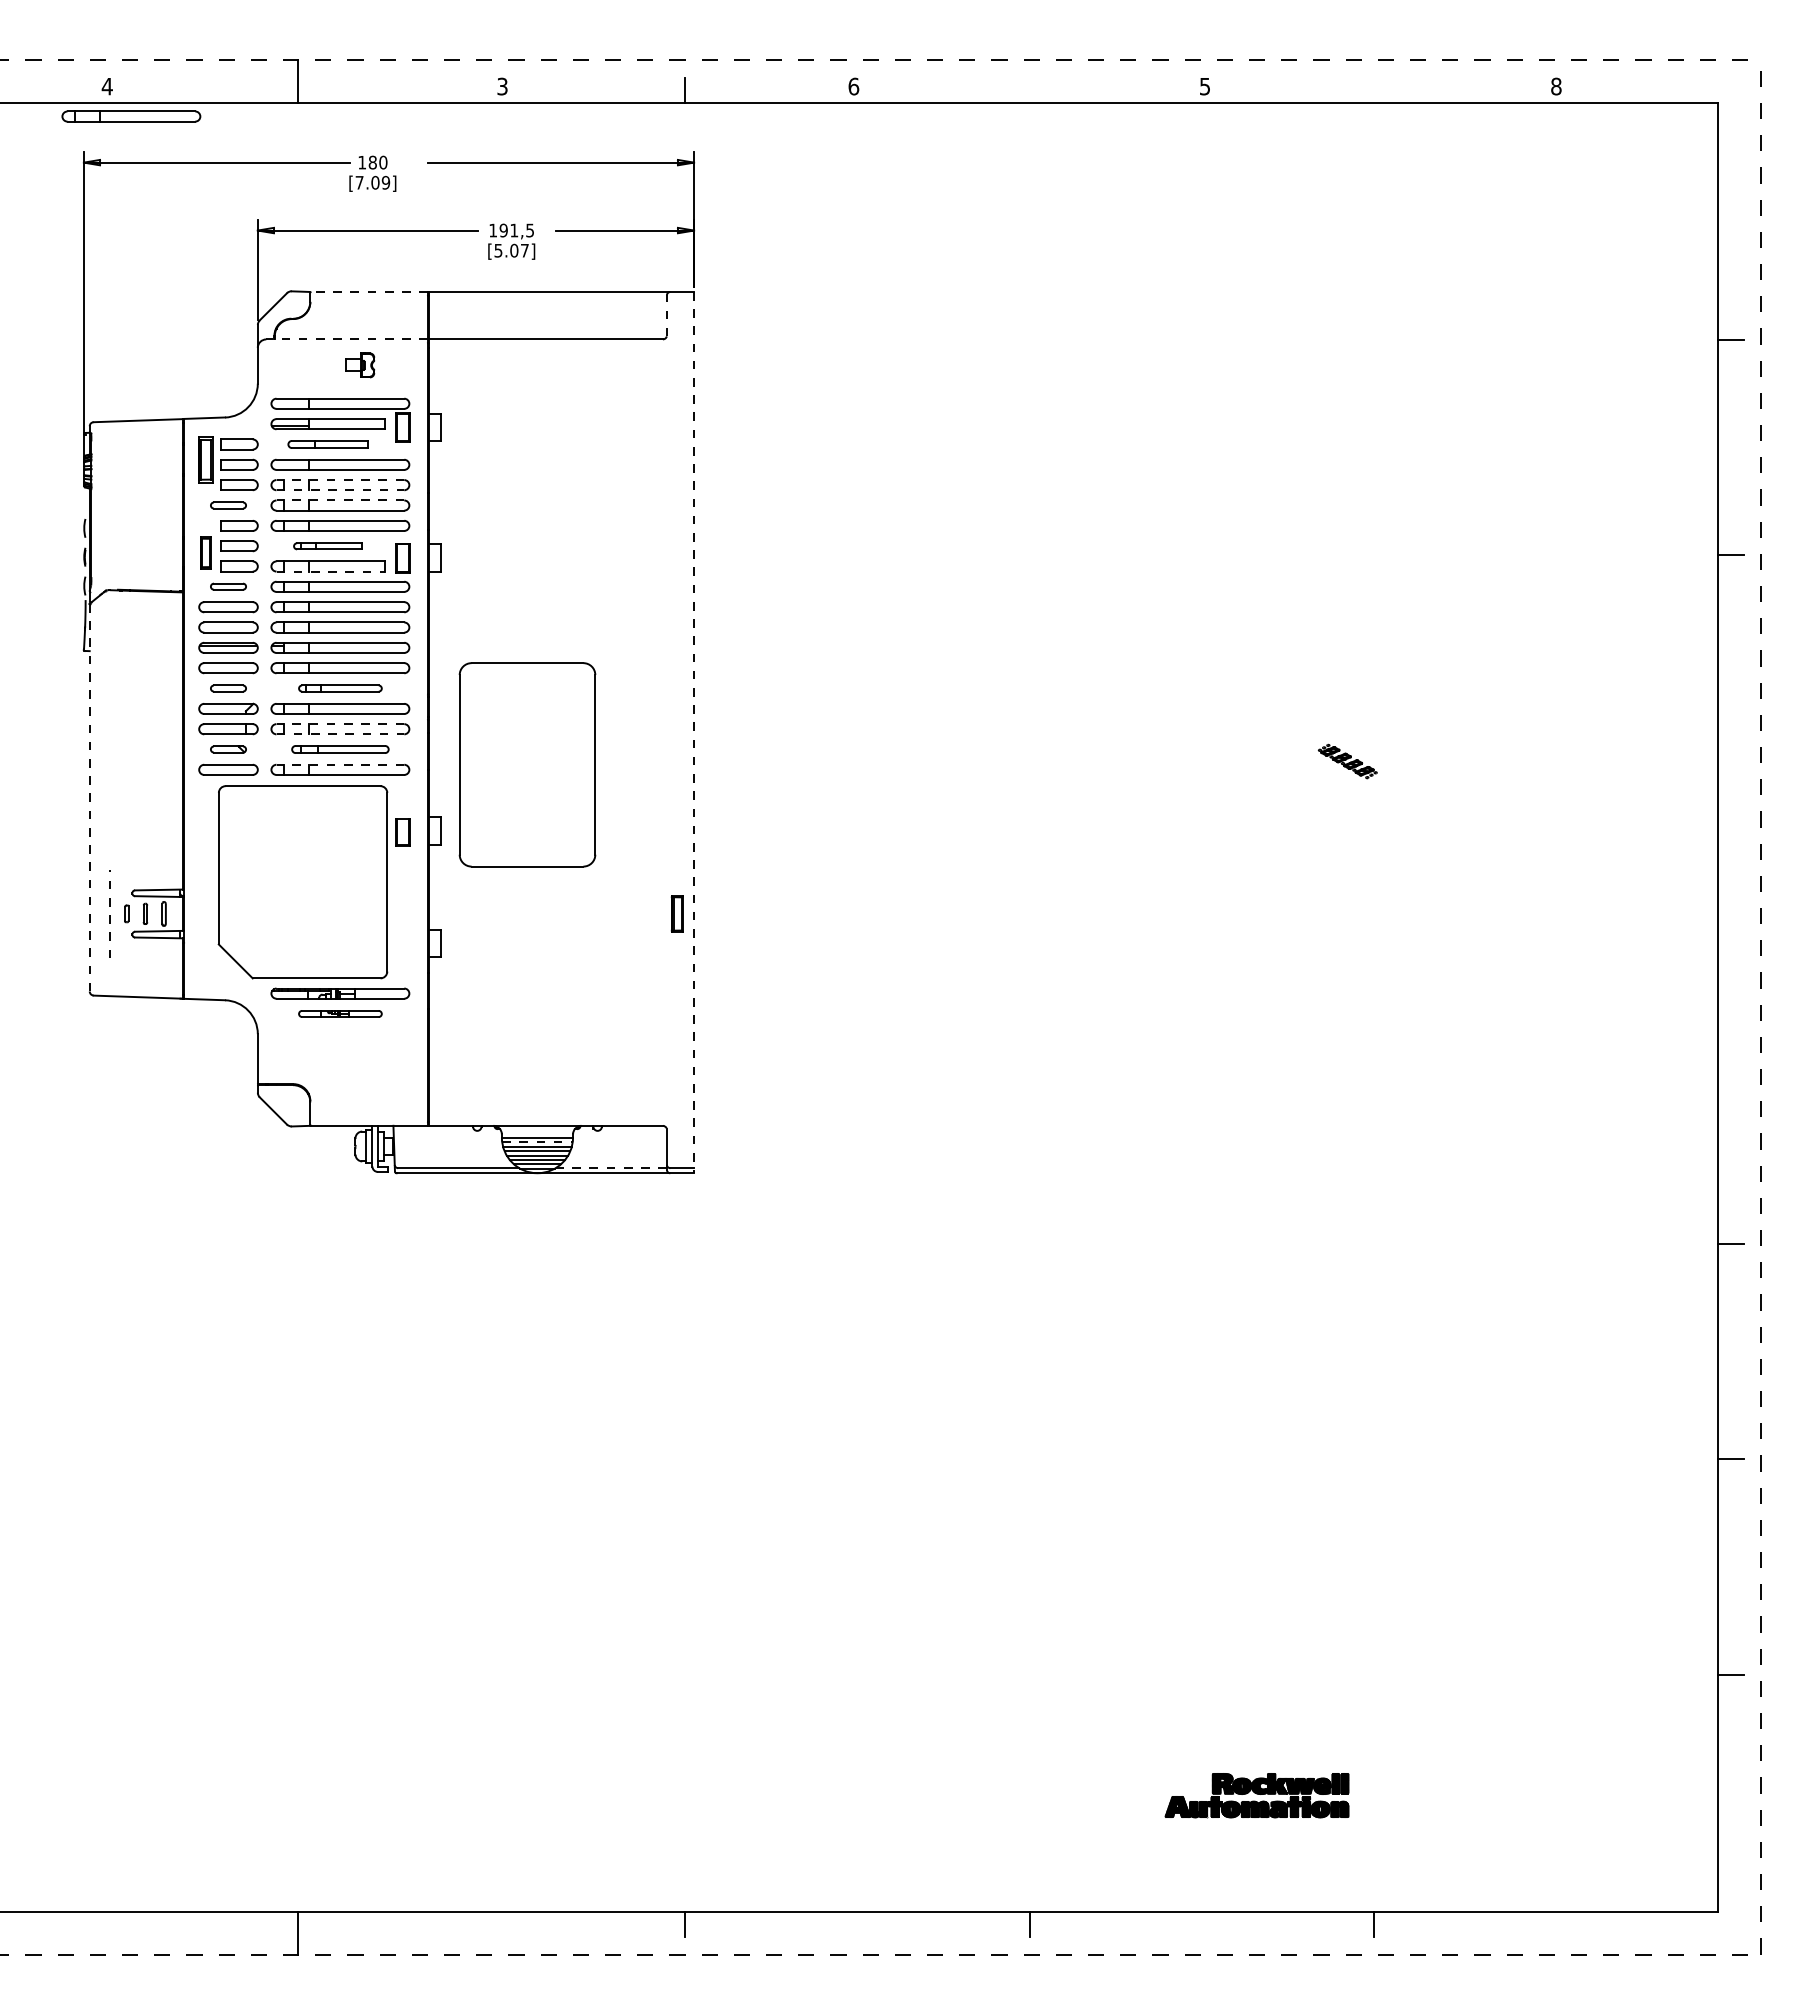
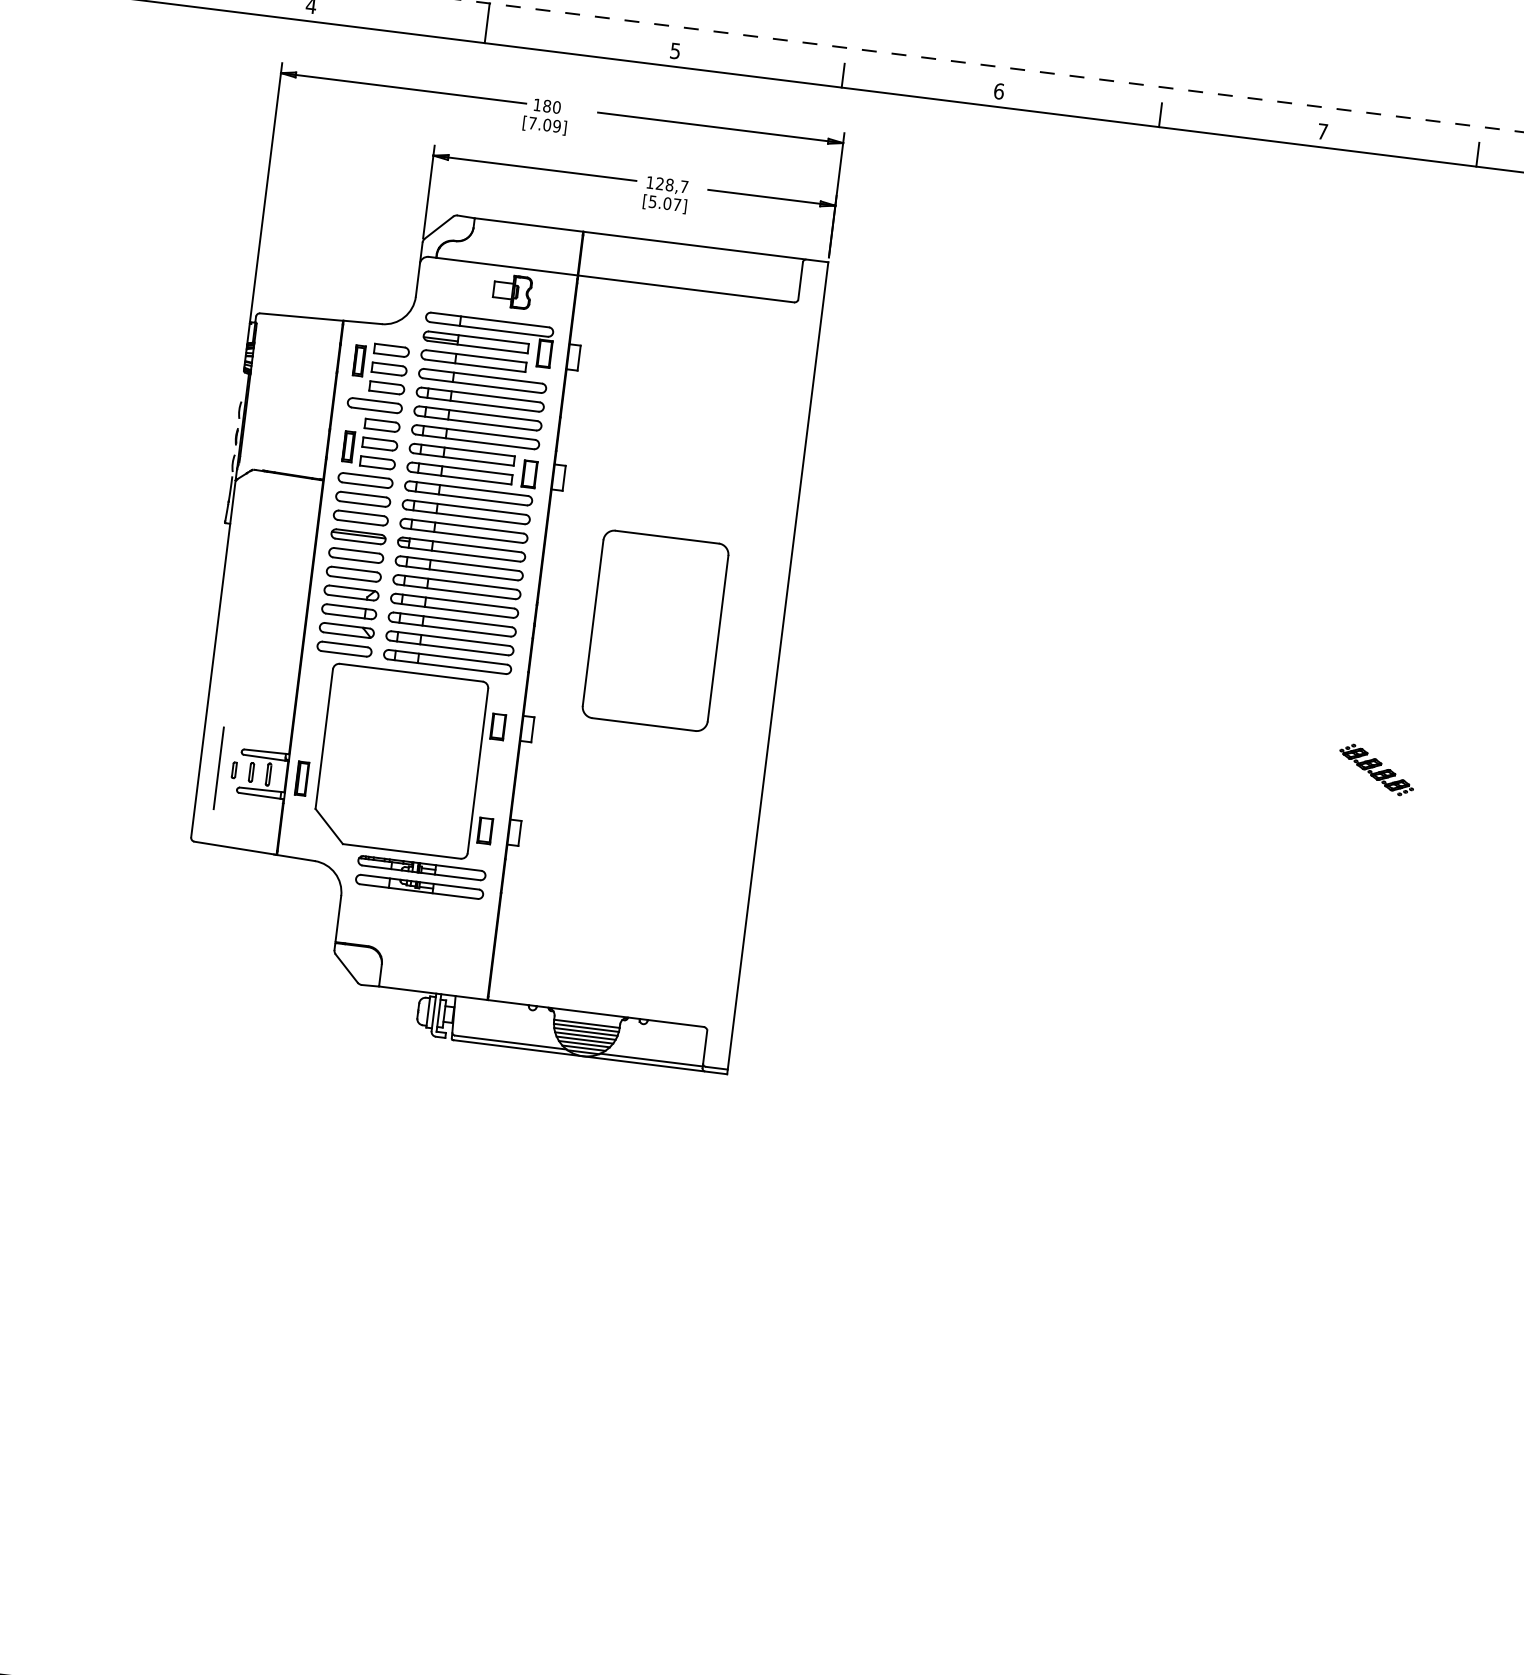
text: (502, 85) -> (675, 50), 3 -> 5
text: (1205, 86) -> (1323, 131), 5 -> 7
line: (1029, 90) -> (1160, 115), added
line: (1373, 90) -> (1477, 154), added
part: (131, 116) -> (330, 36), removed
text: (516, 230) -> (671, 185), 191,5 -> 128,7
line: (369, 291) -> (529, 224), dashed -> solid
line: (666, 315) -> (800, 280), dashed -> solid
line: (347, 339) -> (503, 266), dashed -> solid
part: (360, 365) -> (512, 291), size x1.43
part: (327, 444) -> (473, 360), size x1.43
part: (205, 459) -> (358, 360), size x0.71
line: (340, 480) -> (480, 395), dashed -> solid
line: (340, 490) -> (479, 404), dashed -> solid
line: (340, 500) -> (478, 413), dashed -> solid
part: (228, 505) -> (374, 405), size x1.67
part: (327, 546) -> (461, 454), size x1.67
line: (331, 571) -> (462, 478), dashed -> solid
part: (228, 586) -> (365, 480), size x1.67
part: (228, 688) -> (353, 574), size x1.67
part: (340, 688) -> (457, 587), size x1.67
line: (340, 724) -> (452, 620), dashed -> solid
line: (694, 732) -> (778, 668), dashed -> solid
line: (340, 734) -> (451, 629), dashed -> solid
part: (228, 749) -> (346, 630), size x1.67
part: (340, 749) -> (450, 643), size x1.43
part: (1347, 761) -> (1376, 769), size x1.43
line: (340, 764) -> (448, 657), dashed -> solid
part: (527, 764) -> (655, 630), moved
line: (89, 797) -> (213, 658), dashed -> solid
line: (110, 913) -> (219, 767), dashed -> solid
part: (676, 913) -> (301, 778), moved
part: (402, 945) -> (484, 830), added
part: (340, 1013) -> (419, 886), size x1.67
line: (537, 1142) -> (586, 1027), dashed -> solid
line: (611, 1168) -> (651, 1060), dashed -> solid

